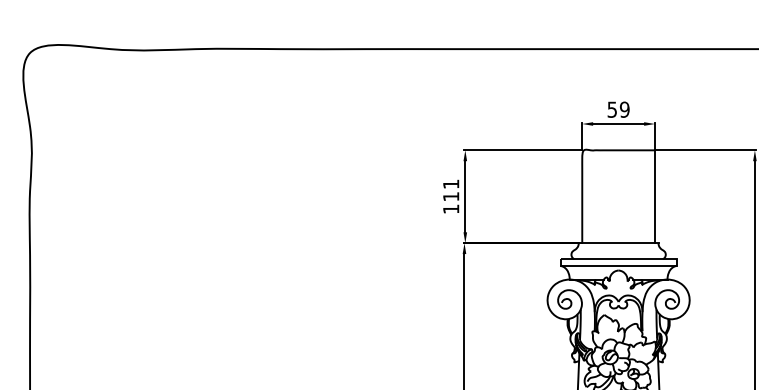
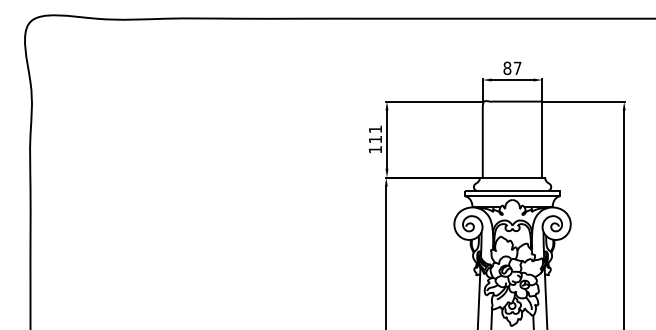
text: (618, 108) -> (512, 67), 59 -> 87

